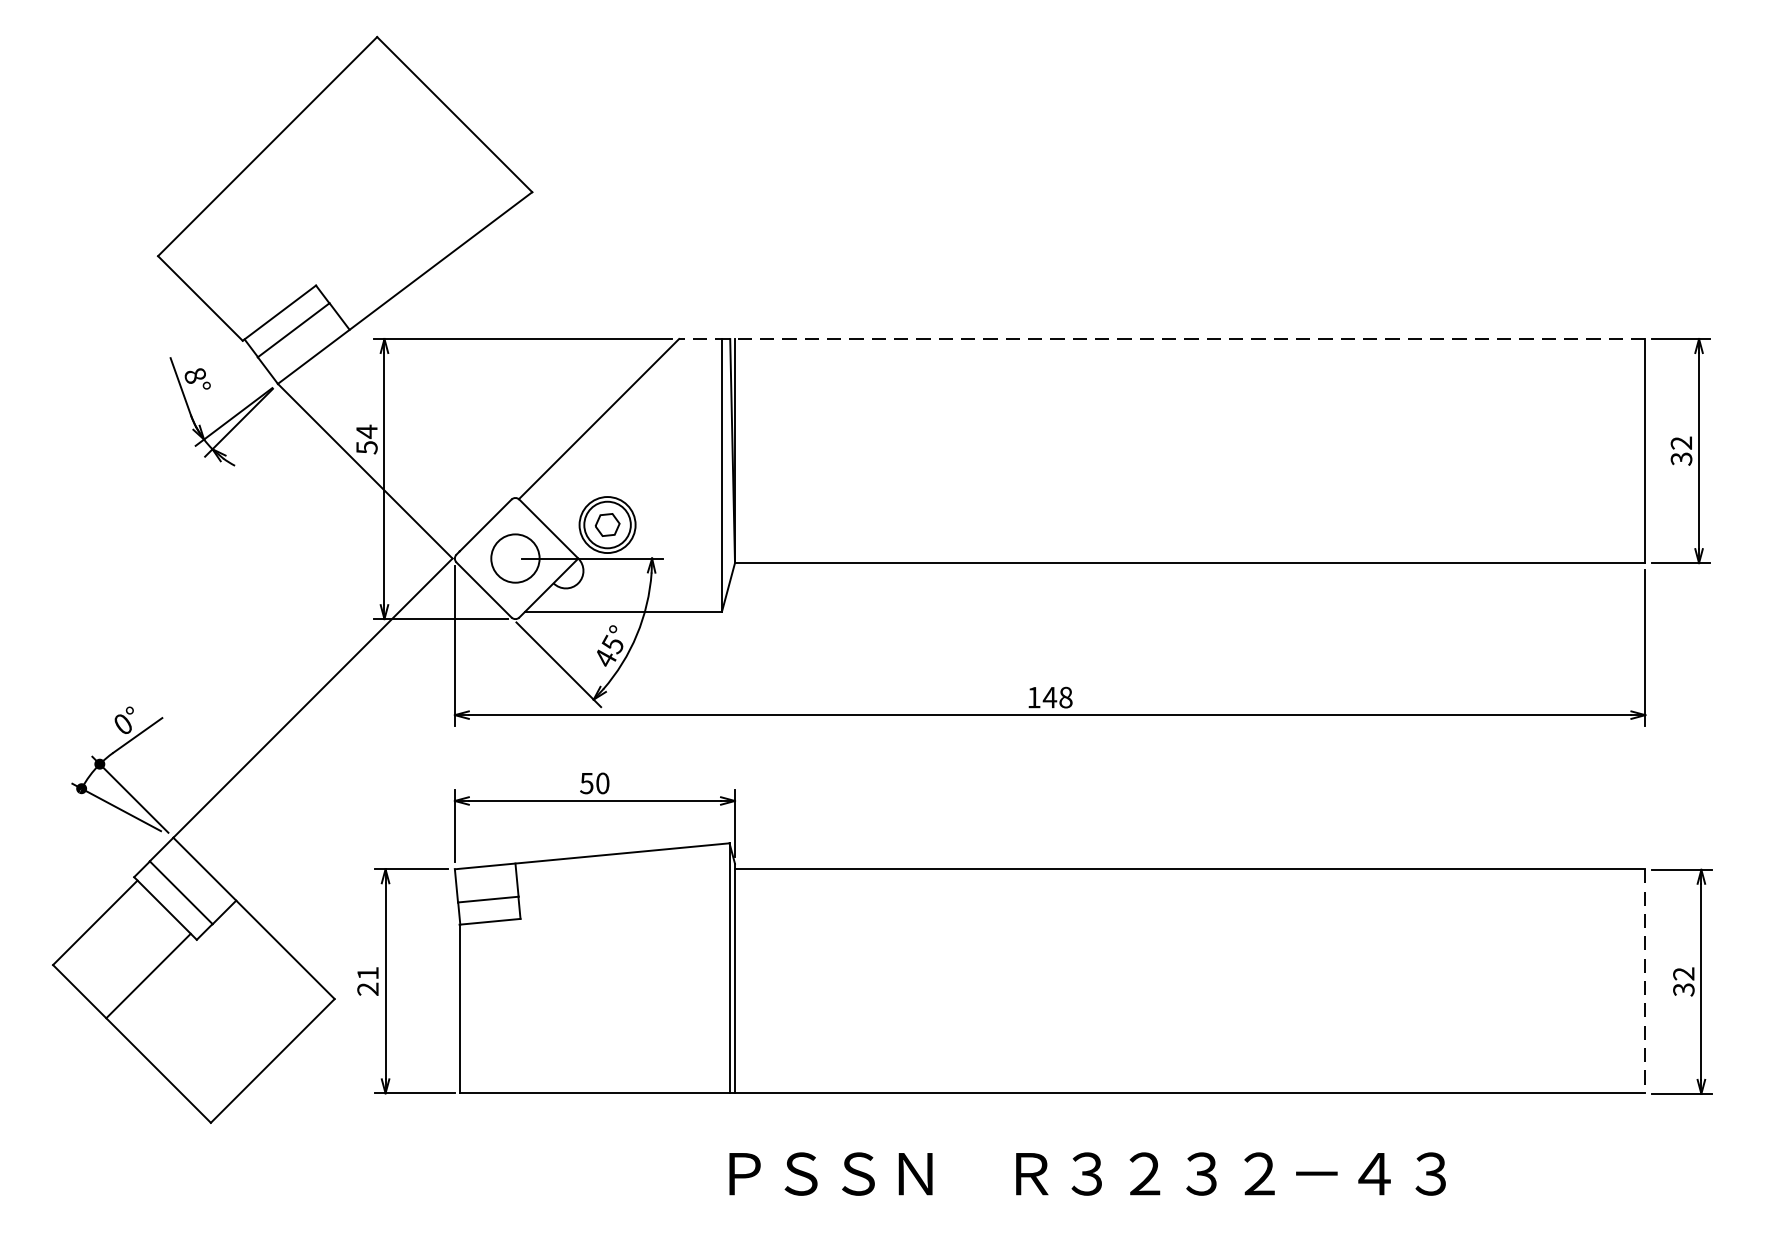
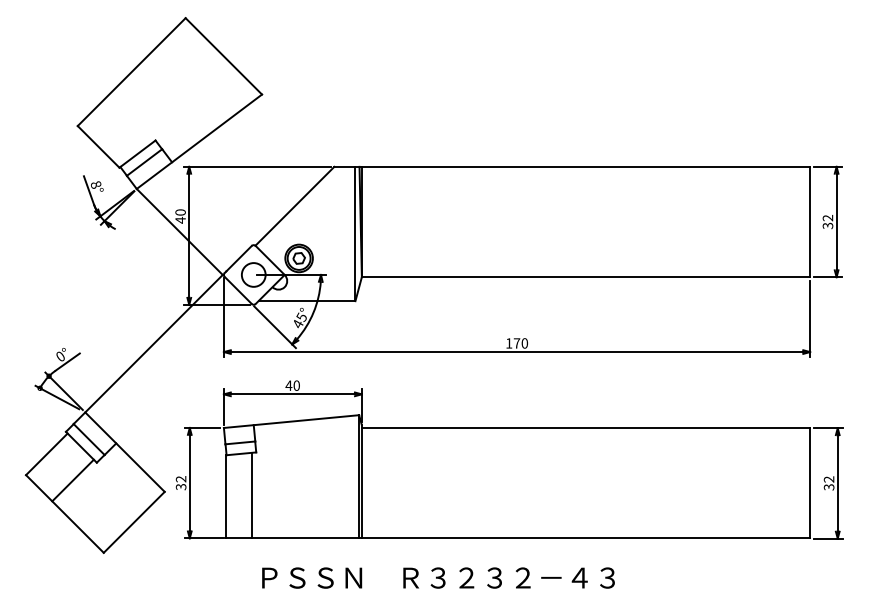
line: (1162, 338) -> (572, 166), dashed -> solid
text: (366, 439) -> (180, 216), 54 -> 40
text: (1057, 697) -> (520, 343), 148 -> 170
text: (586, 783) -> (288, 385), 50 -> 40
text: (366, 982) -> (180, 483), 21 -> 32
line: (1646, 982) -> (810, 483), dashed -> solid
line: (512, 1006) -> (252, 495), added
text: (1087, 1172) -> (438, 577), moved

